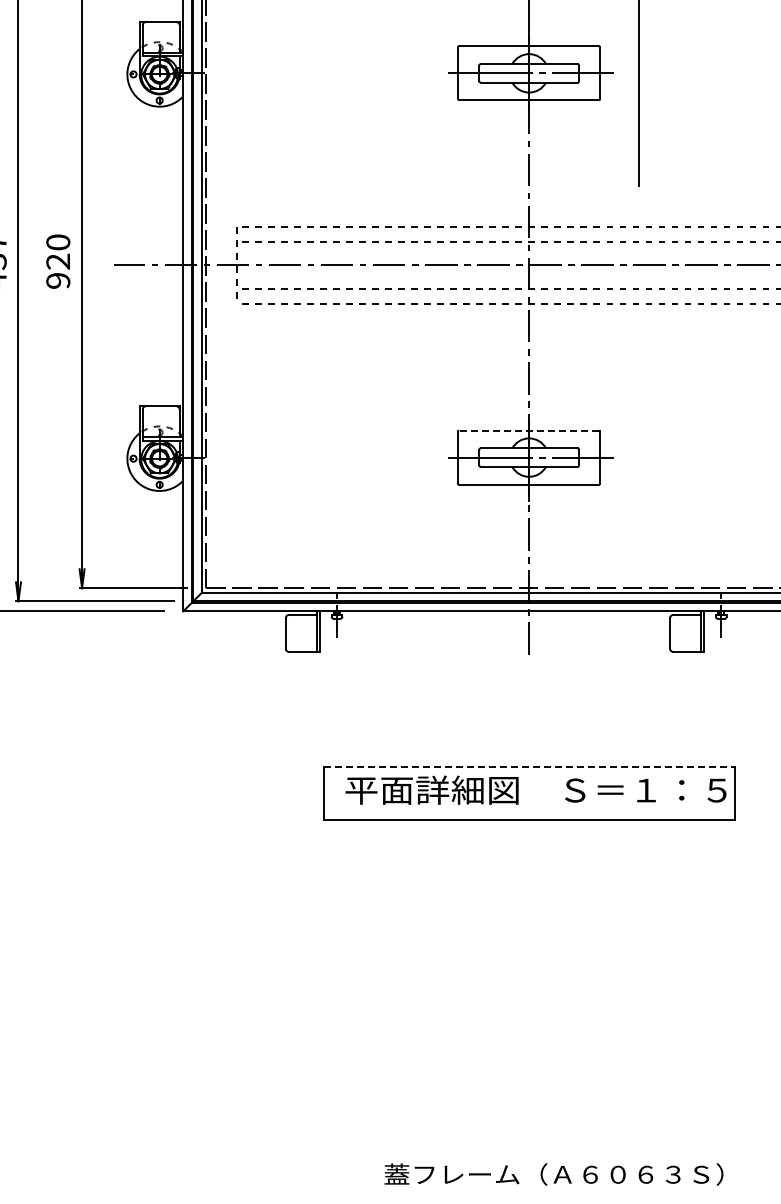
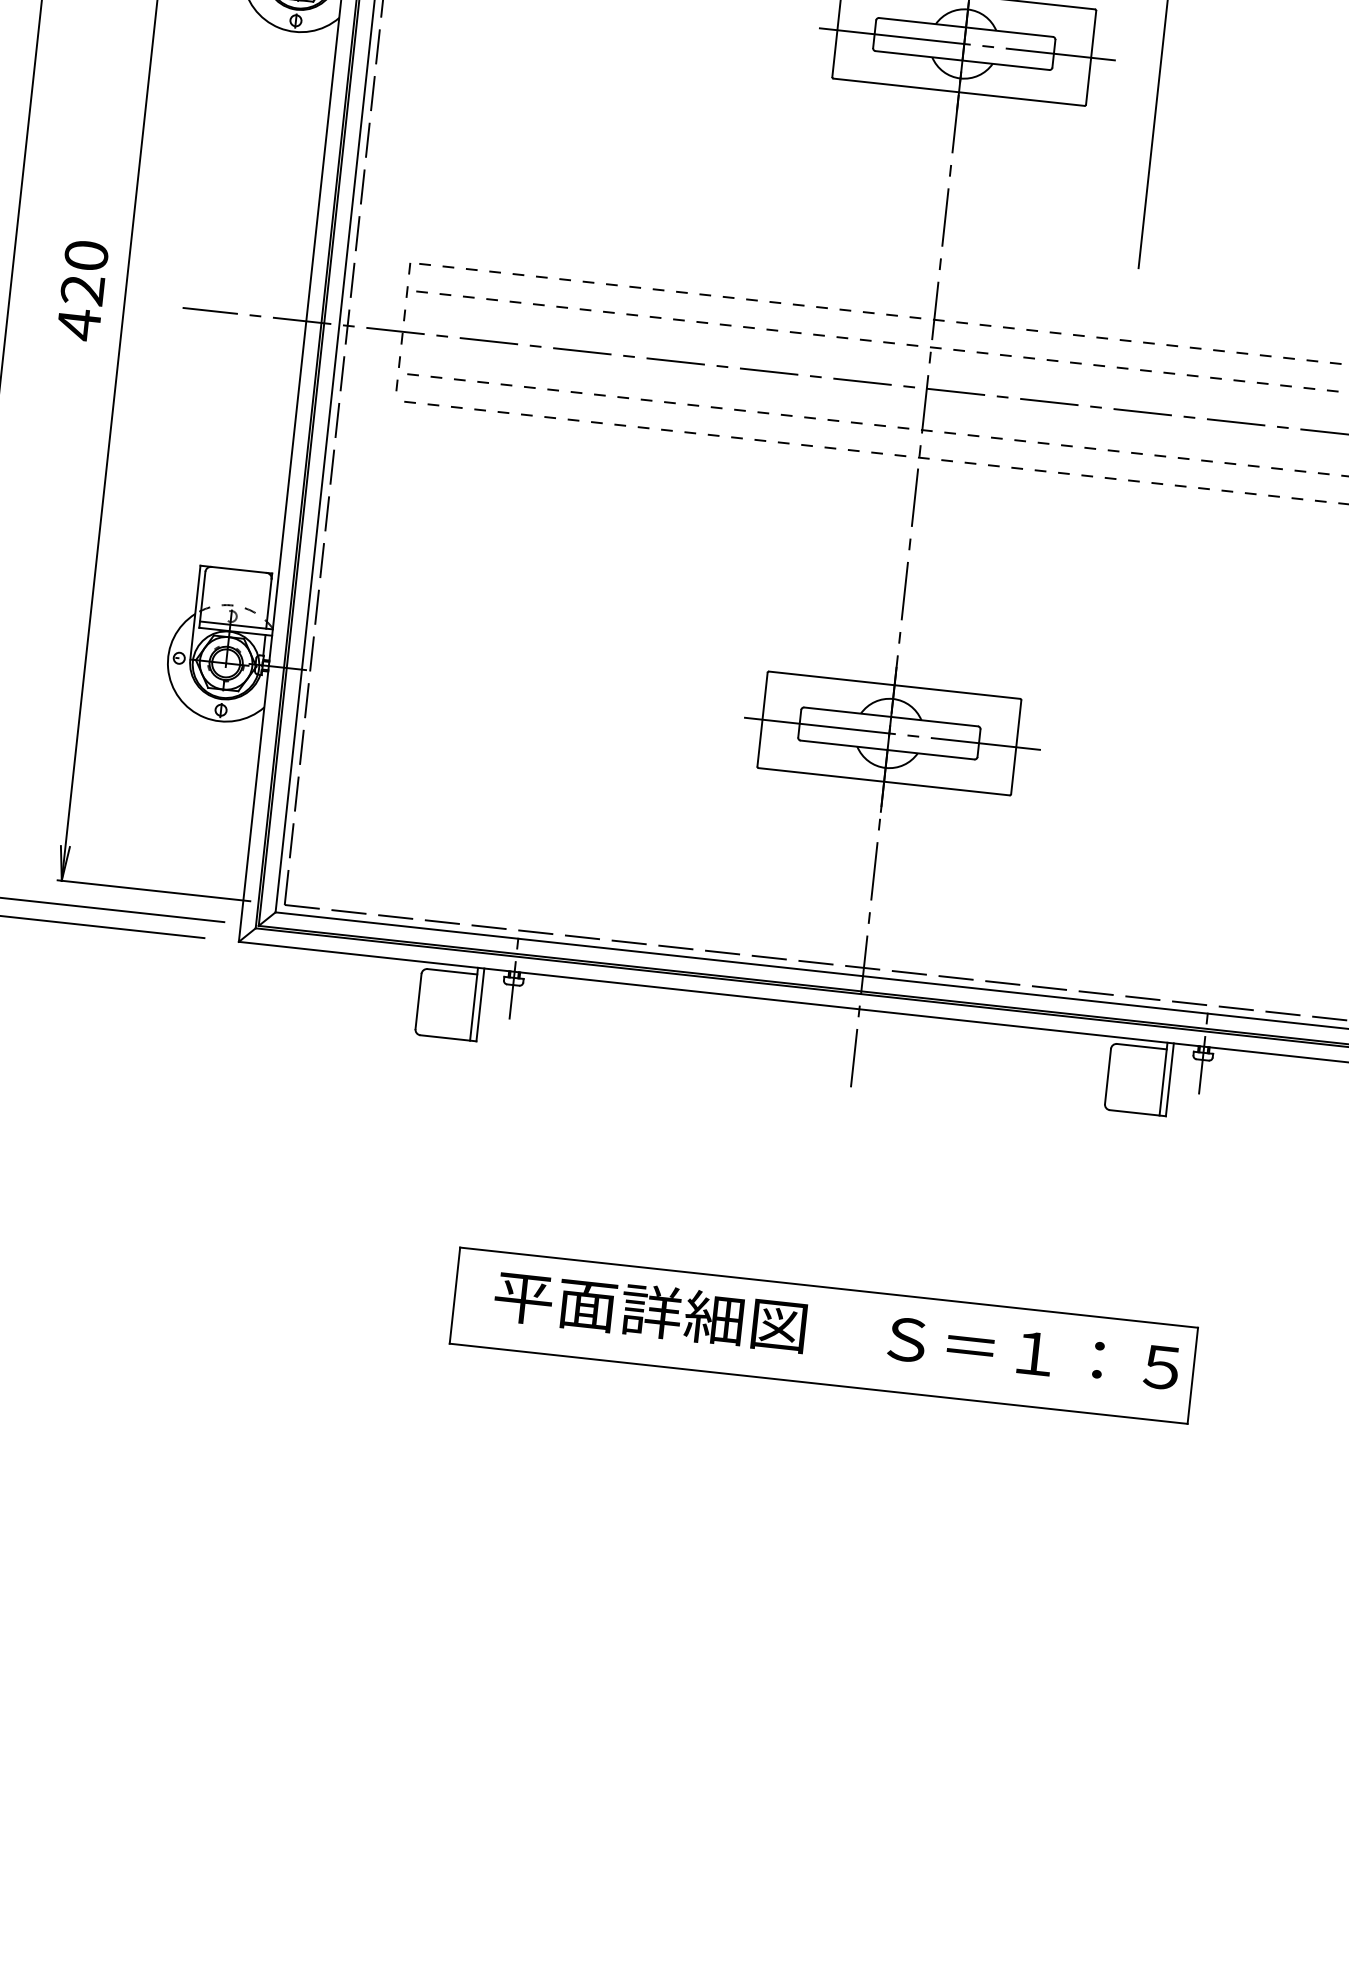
text: (58, 280) -> (79, 323), 920 -> 420
line: (529, 430) -> (895, 684), dashed -> solid
line: (529, 766) -> (829, 1287), dashed -> solid

